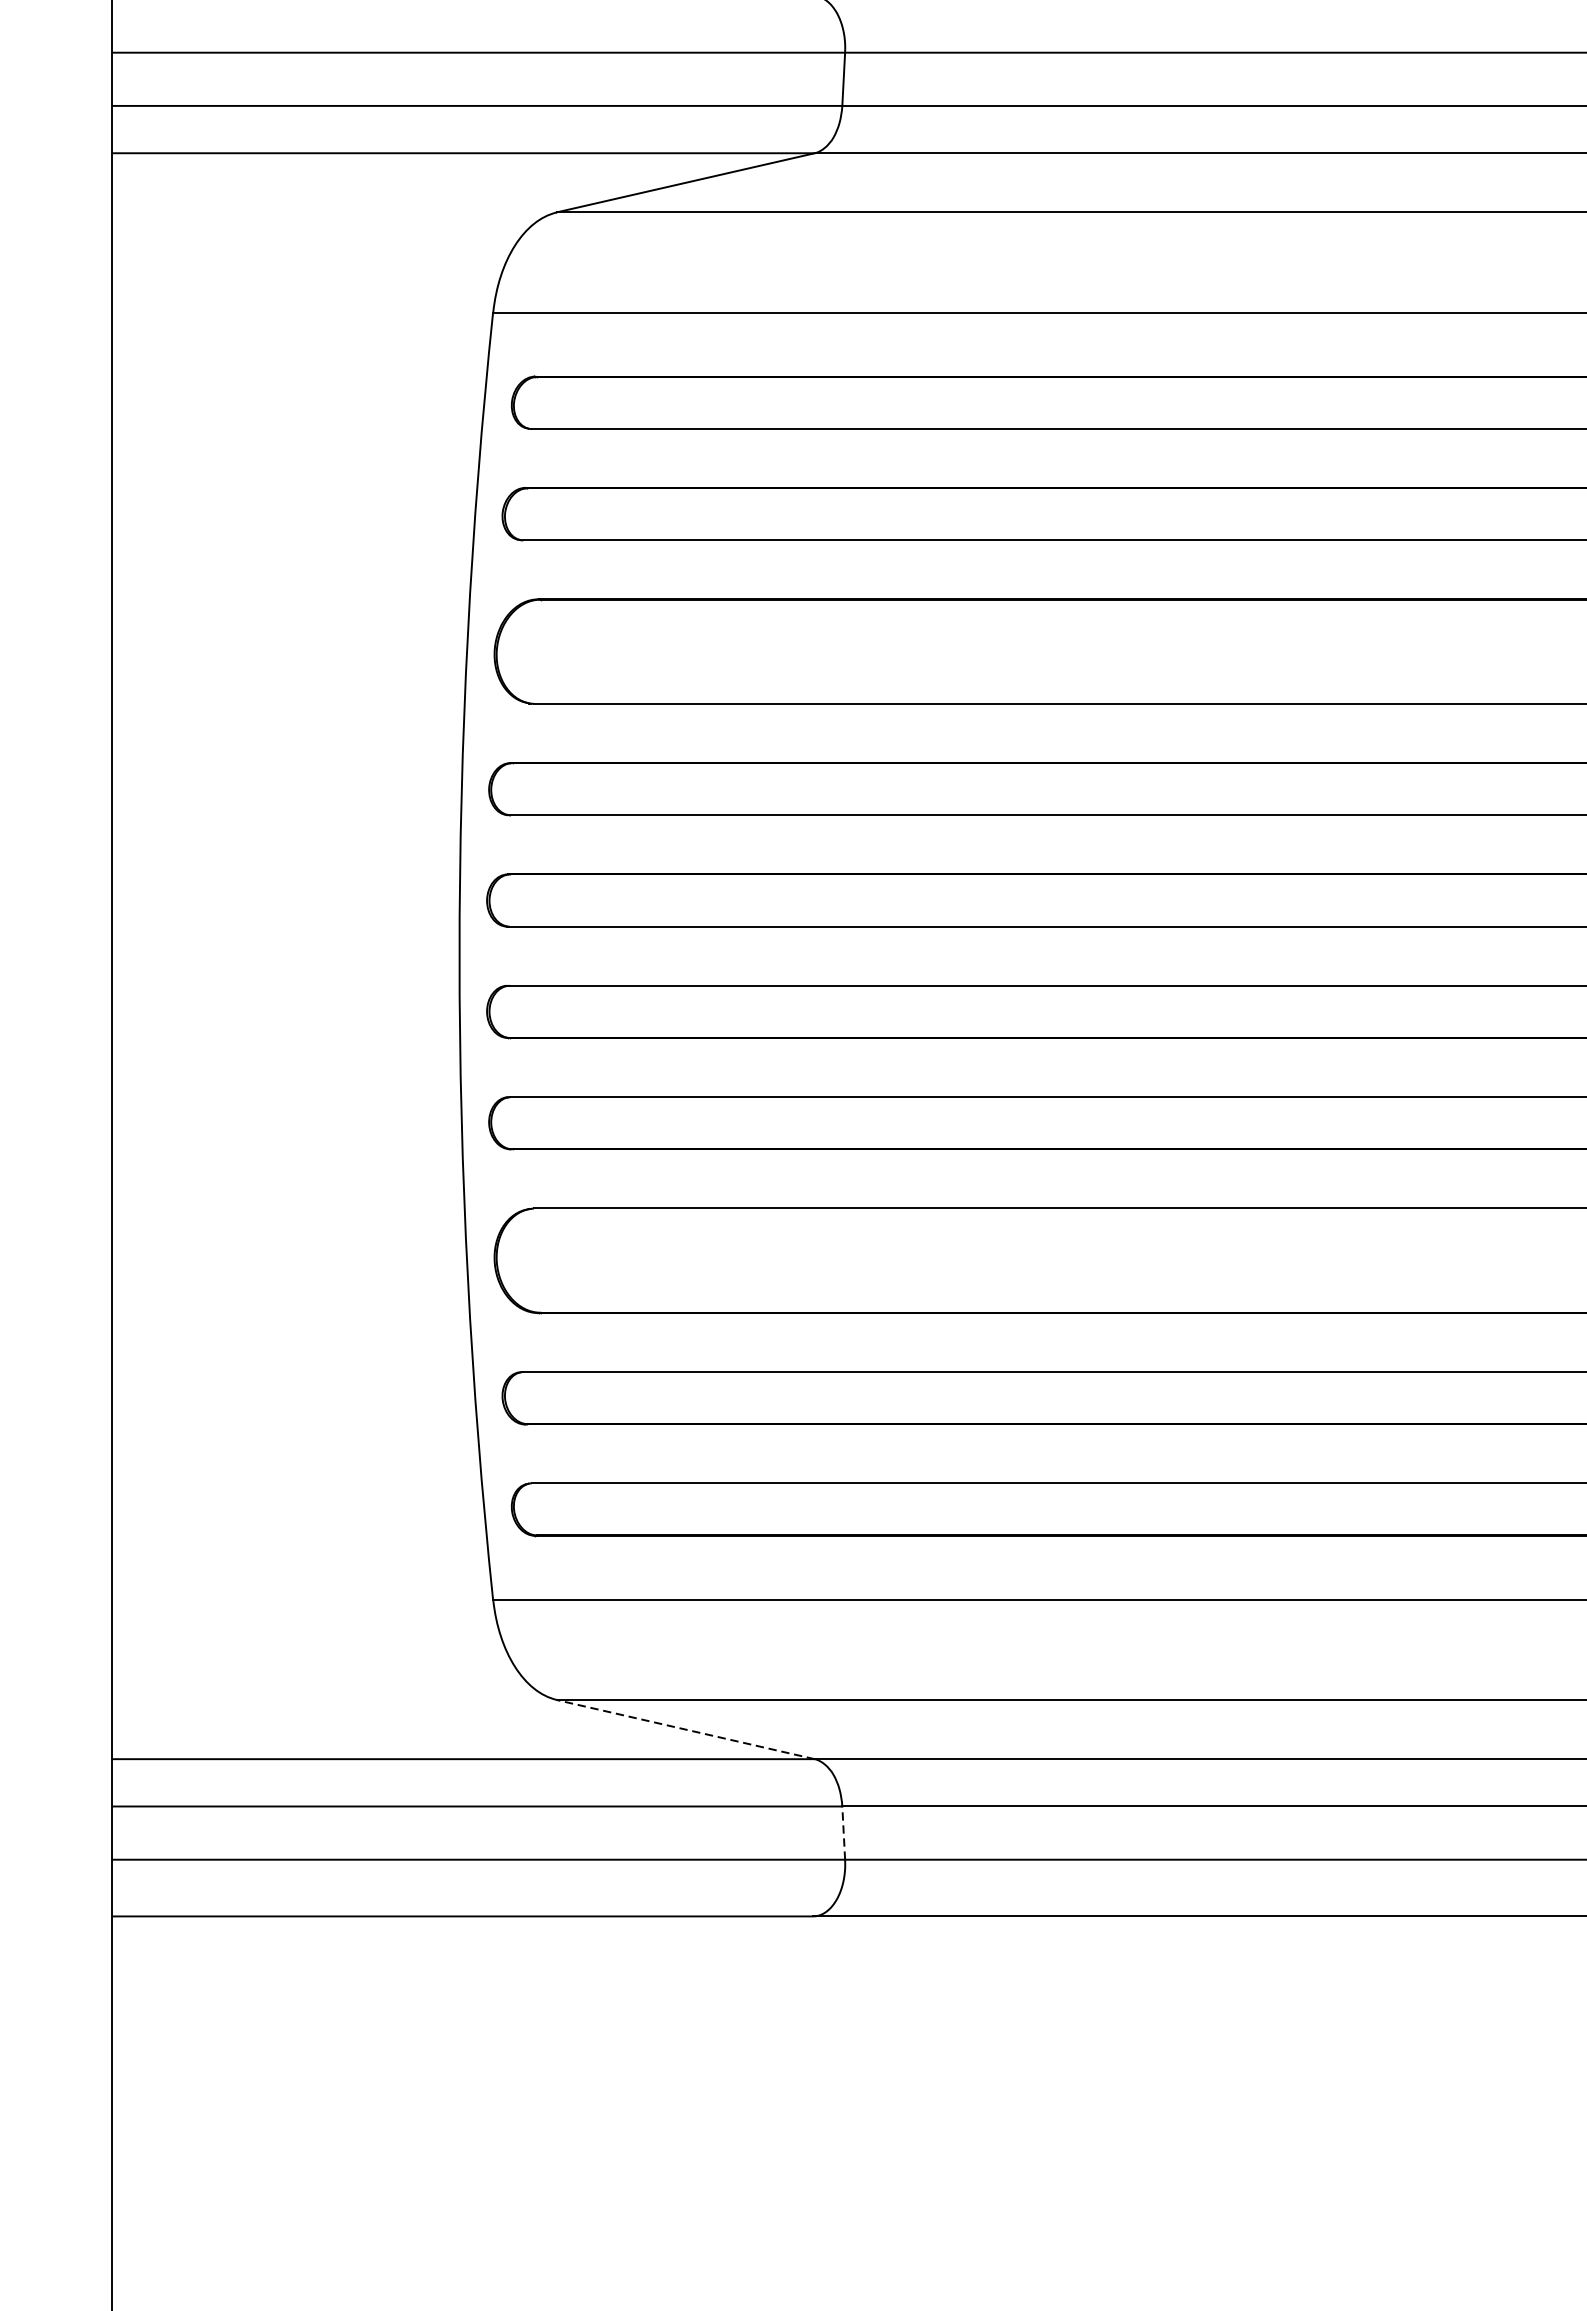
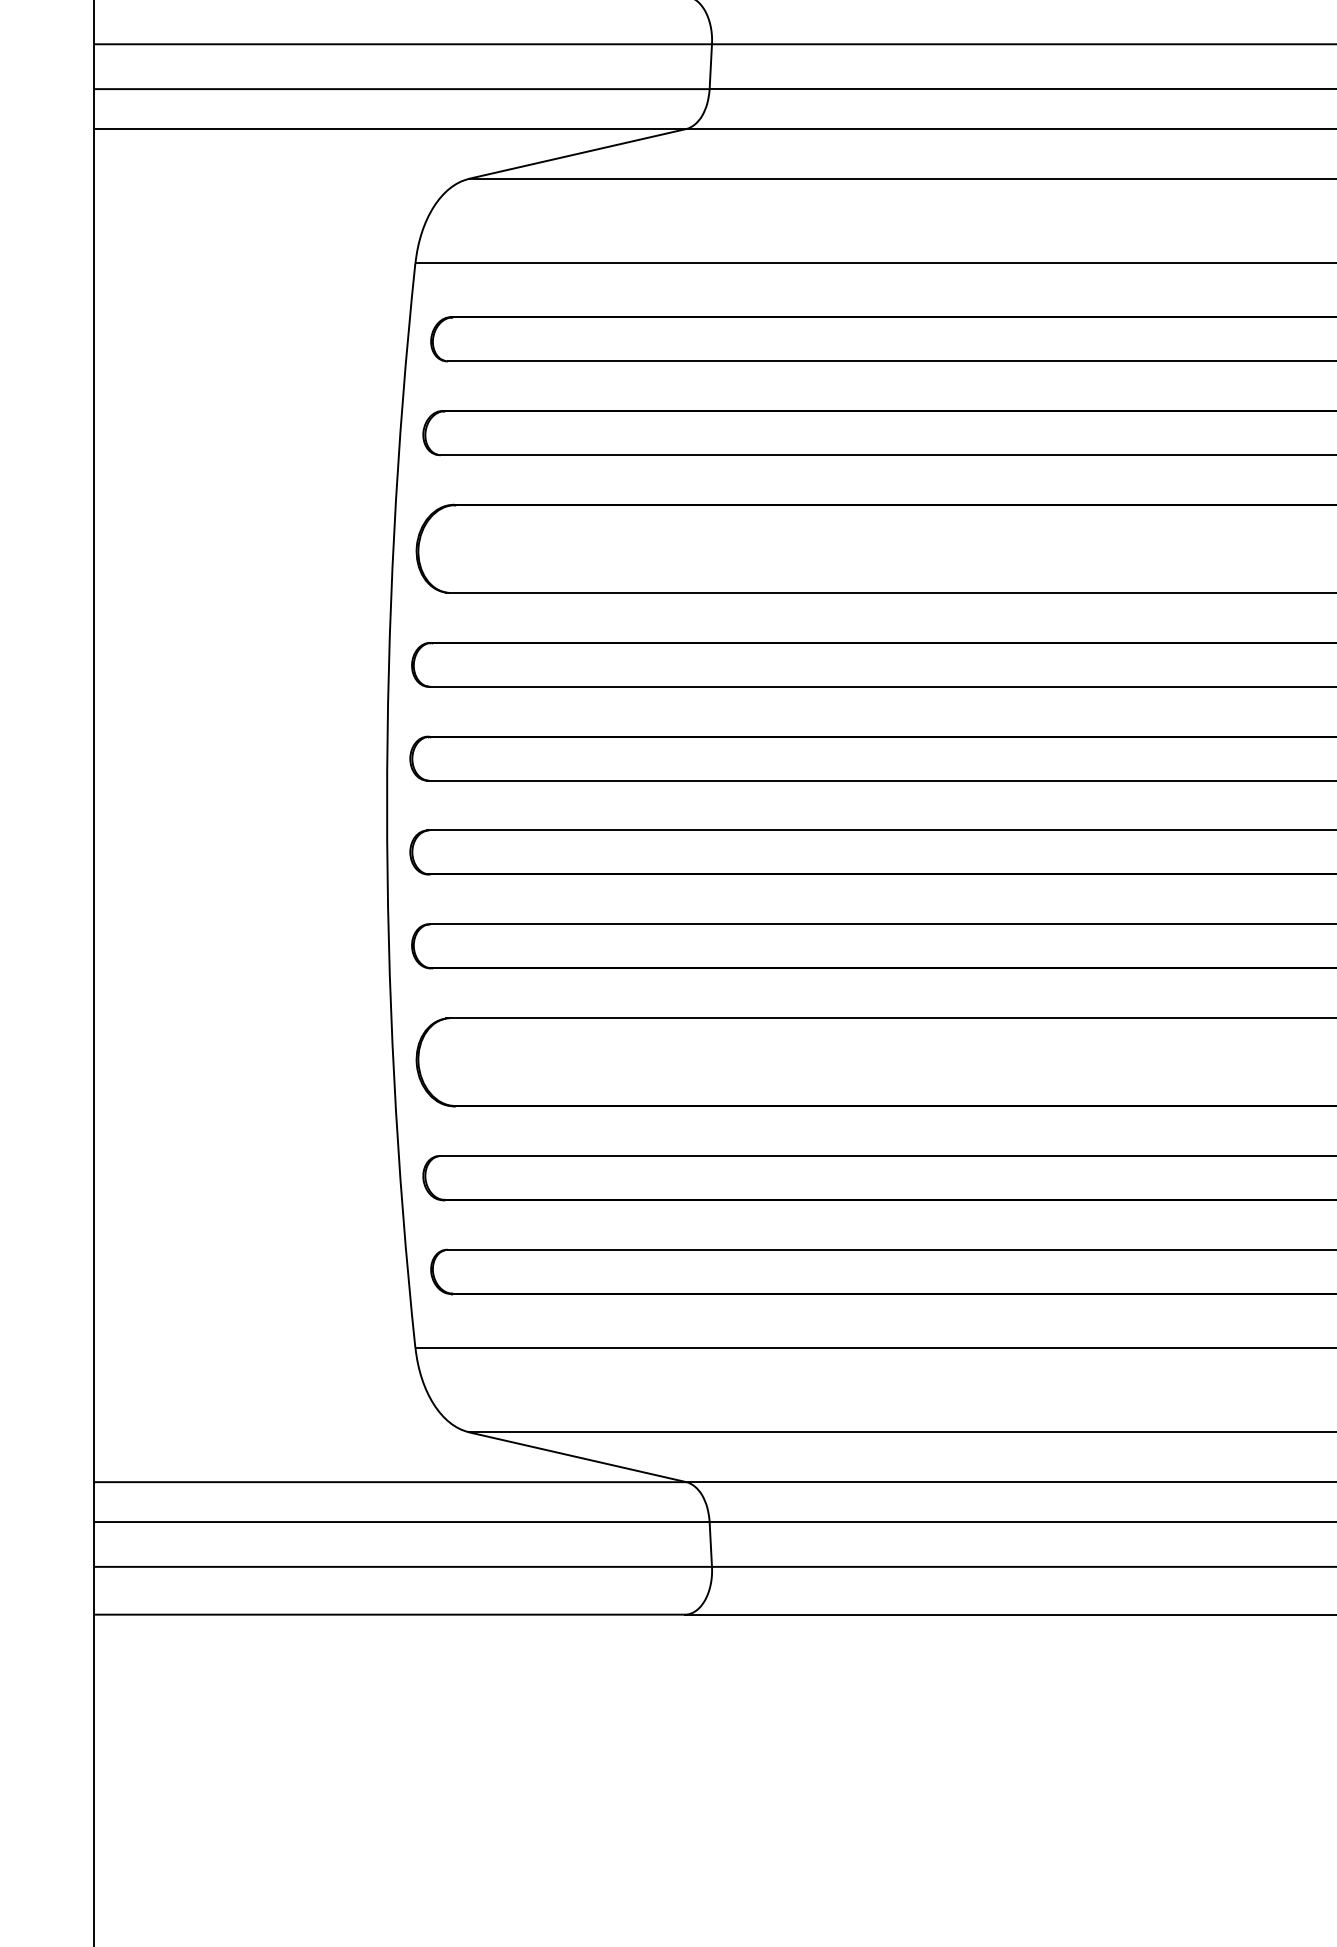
line: (685, 1729) -> (577, 1457), dashed -> solid
line: (843, 1831) -> (710, 1543), dashed -> solid

